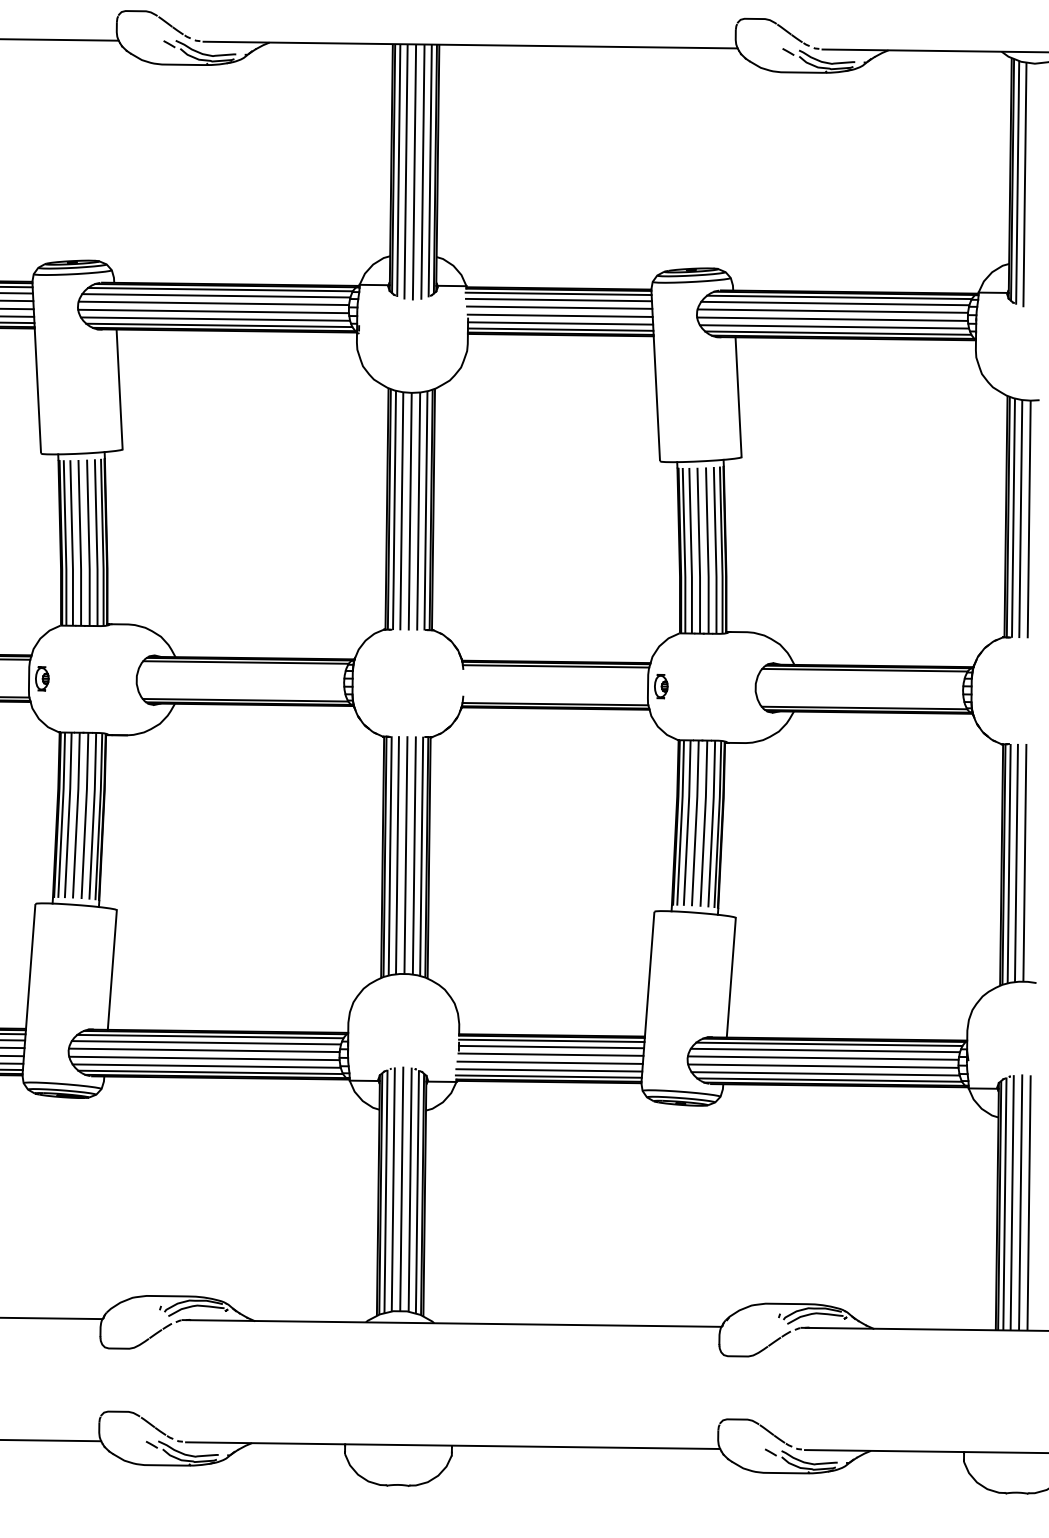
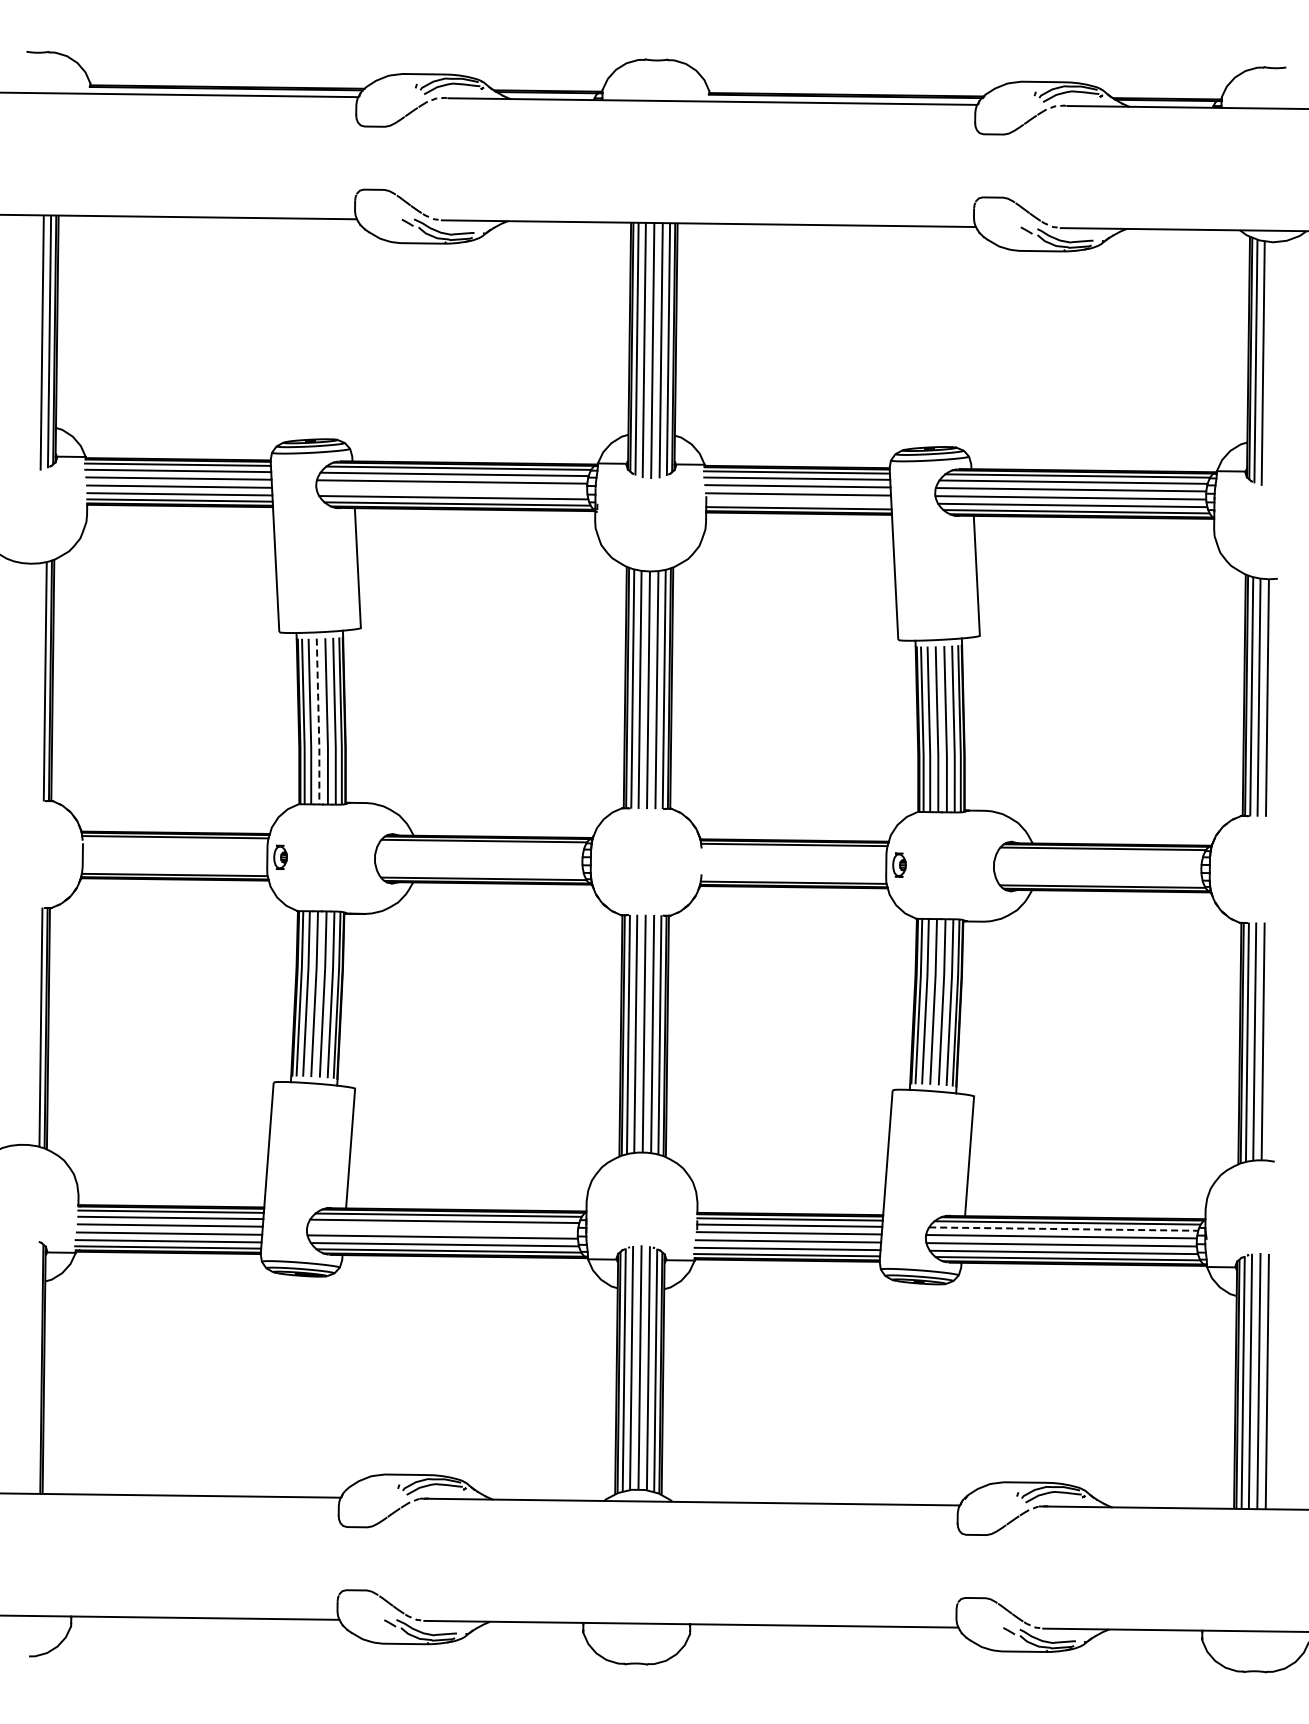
line: (213, 310) -> (451, 489), removed
line: (560, 322) -> (798, 501), removed
line: (80, 543) -> (318, 722), solid -> dashed
line: (204, 1049) -> (442, 1228), removed
line: (825, 1050) -> (1063, 1229), solid -> dashed

